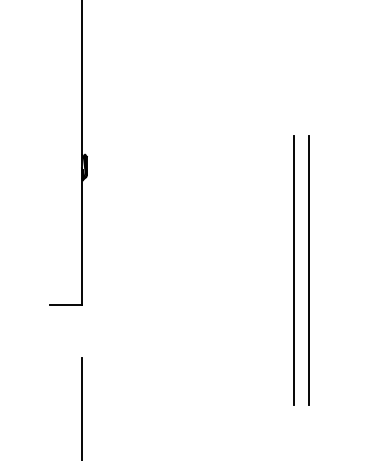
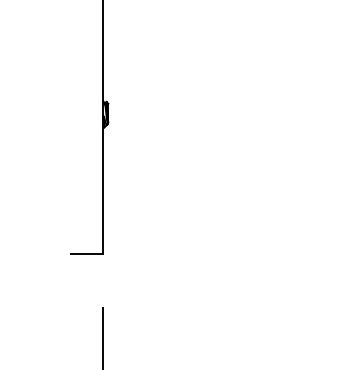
line: (294, 270) -> (318, 219), removed
line: (309, 270) -> (333, 219), removed

